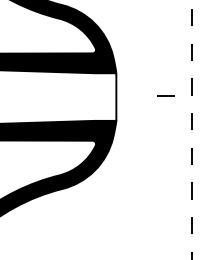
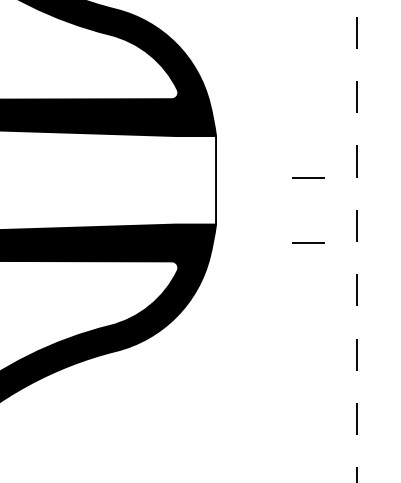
line: (165, 130) -> (307, 242), added

